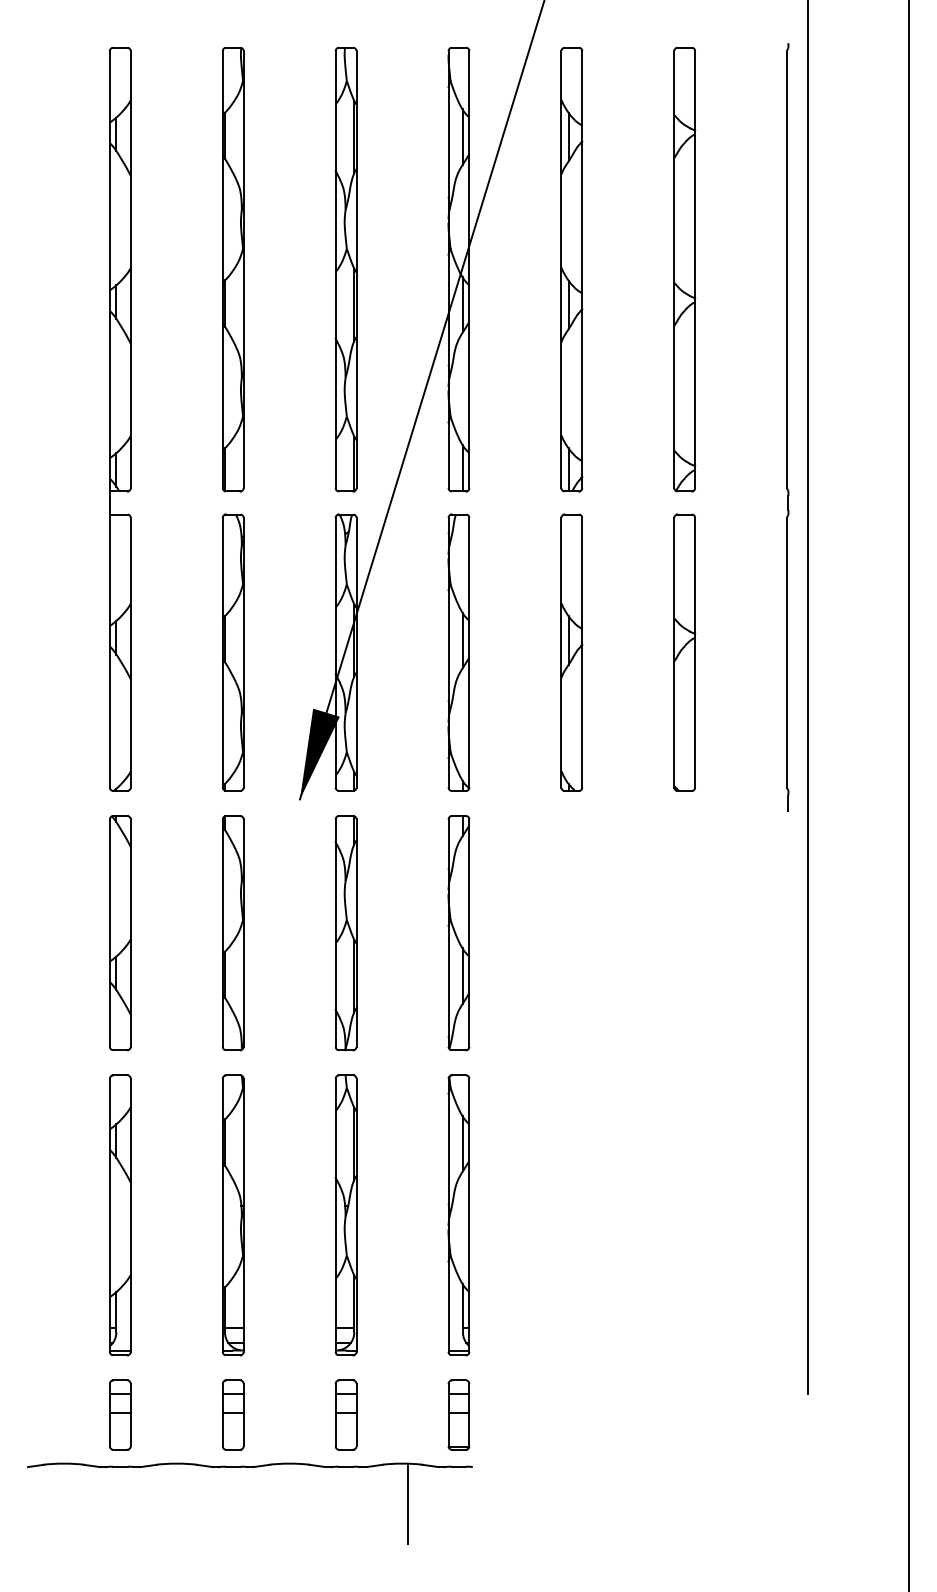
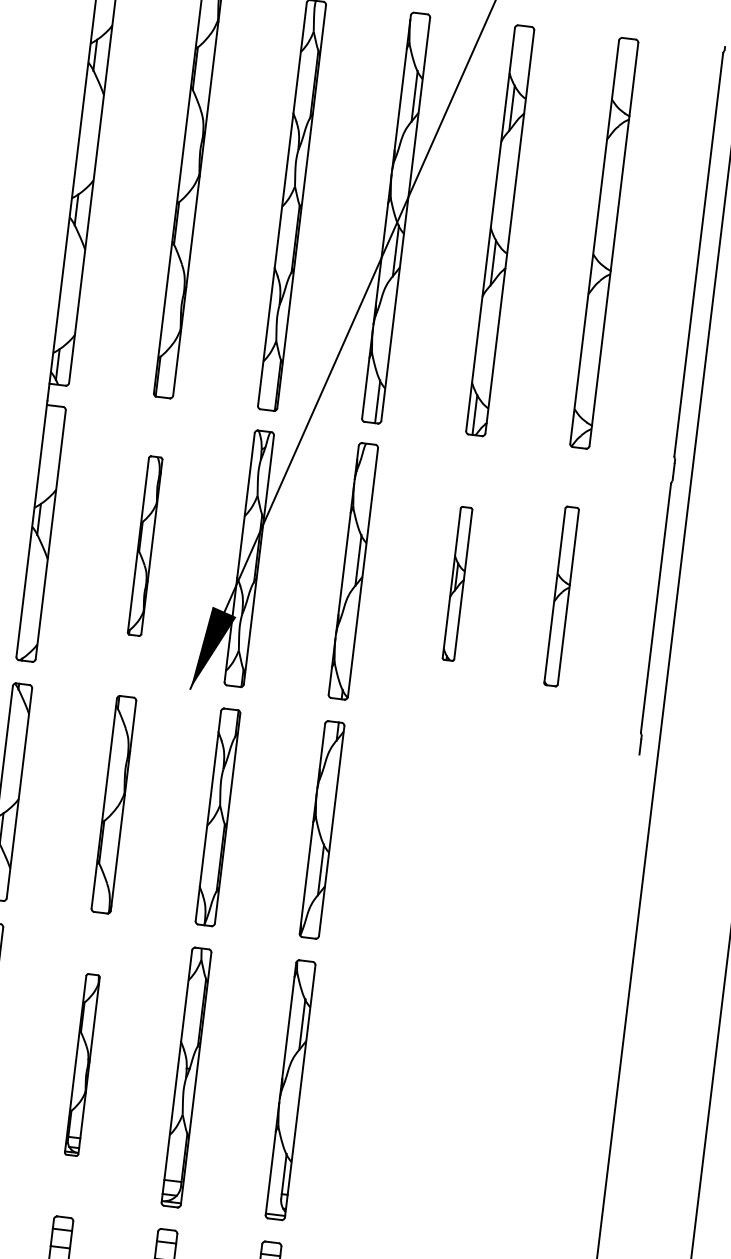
part: (232, 652) -> (144, 545), size x0.7
part: (571, 652) -> (457, 583), size x0.6
part: (684, 652) -> (561, 596), size x0.7
part: (232, 1215) -> (81, 1065), size x0.7

